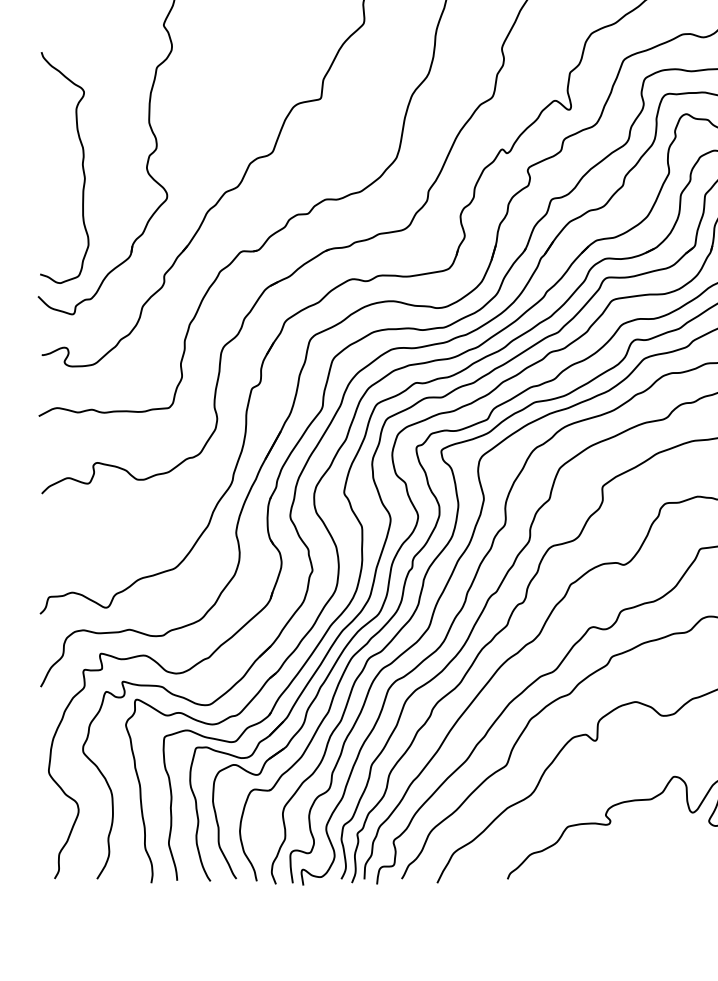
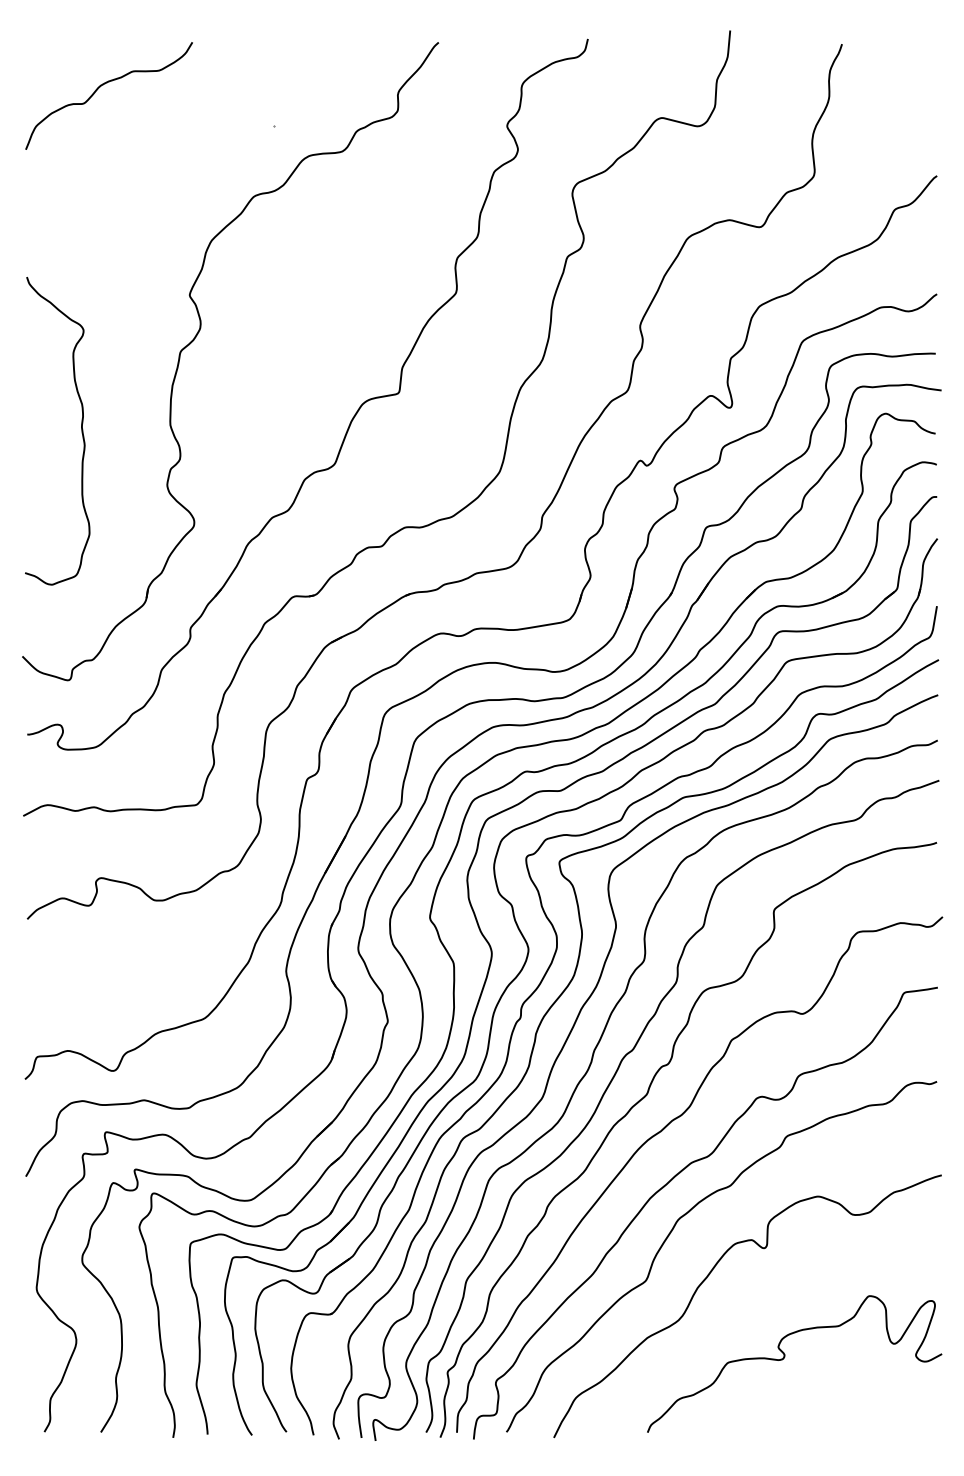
curve: (82, 168) -> (81, 431), moved

